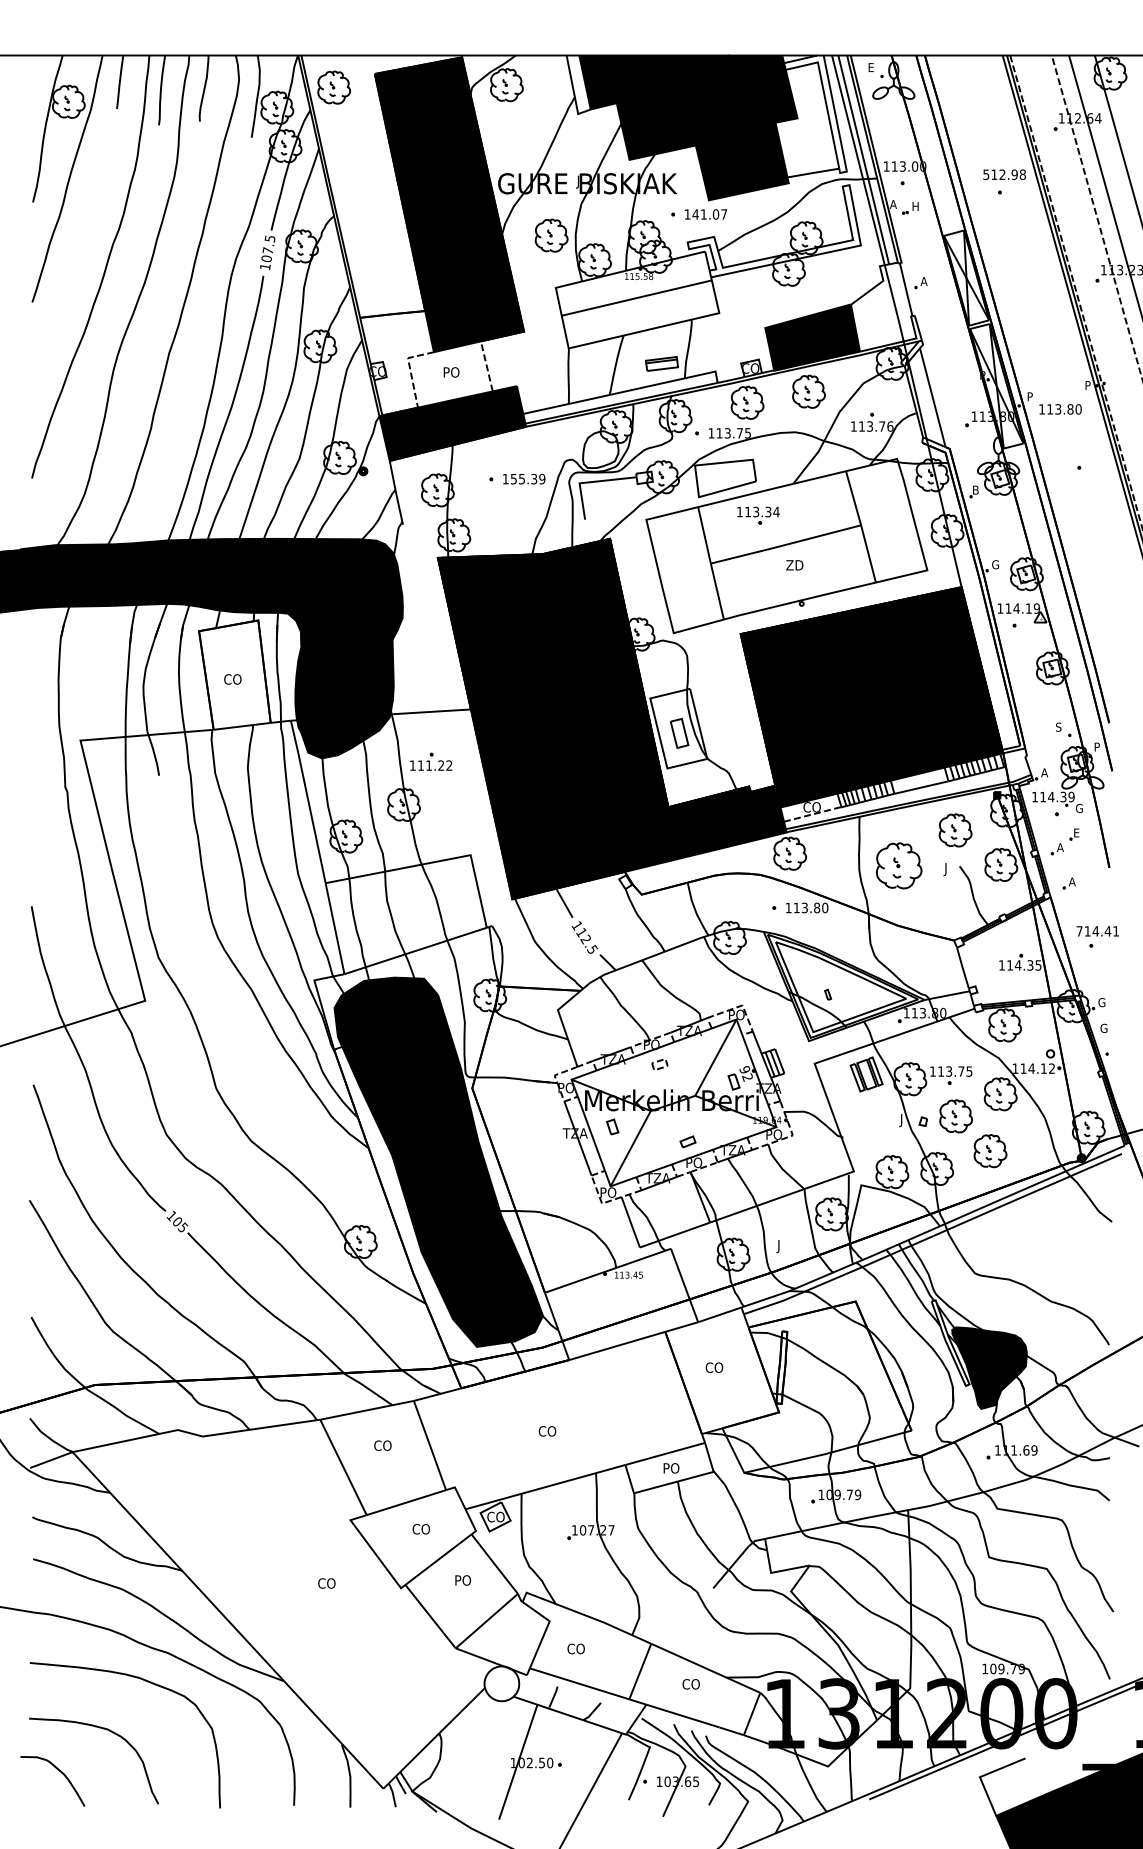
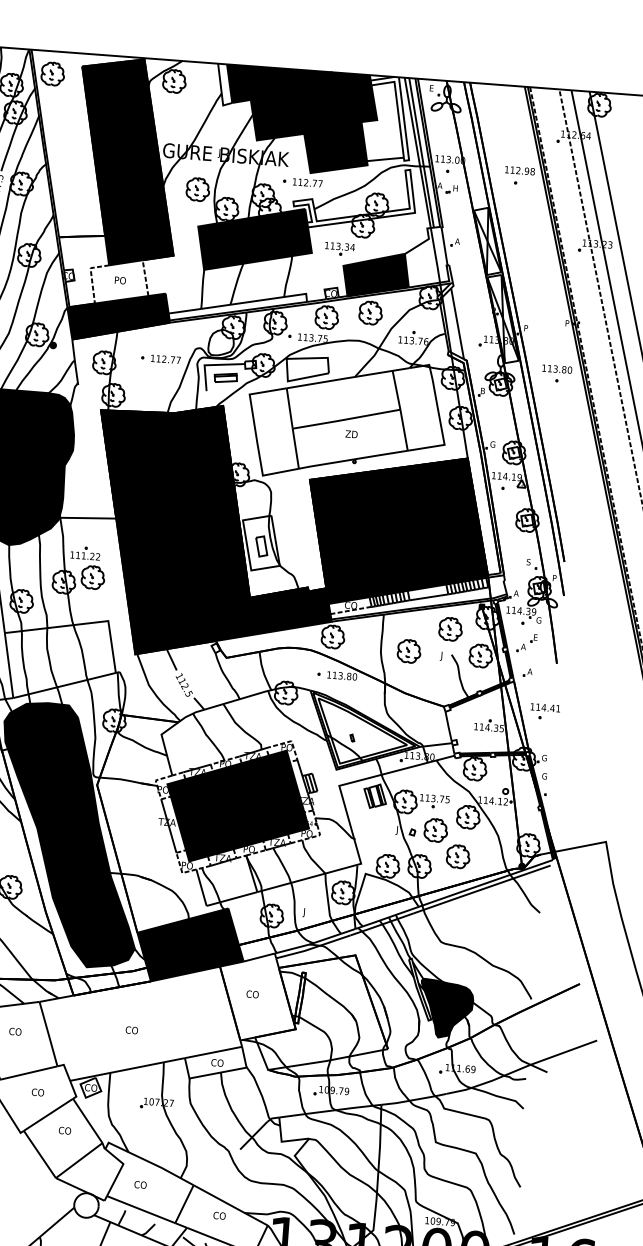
text: (986, 174) -> (507, 169), 512.98 -> 112.98
text: (705, 214) -> (307, 182), 141.07 -> 112.77
fill: (637, 299) -> (255, 239), added
part: (661, 363) -> (225, 377), moved
text: (1060, 409) -> (557, 369), moved
text: (527, 478) -> (168, 359), 155.39 -> 112.77
part: (758, 515) -> (339, 248), moved
part: (444, 795) -> (93, 577), added
part: (899, 866) -> (409, 651), size x0.71
text: (1079, 931) -> (532, 706), 714.41 -> 114.41
fill: (673, 1102) -> (237, 805), added
fill: (621, 1303) -> (190, 944), added
text: (671, 1468) -> (217, 1063), PO -> CO
text: (463, 1580) -> (64, 1130), PO -> CO

